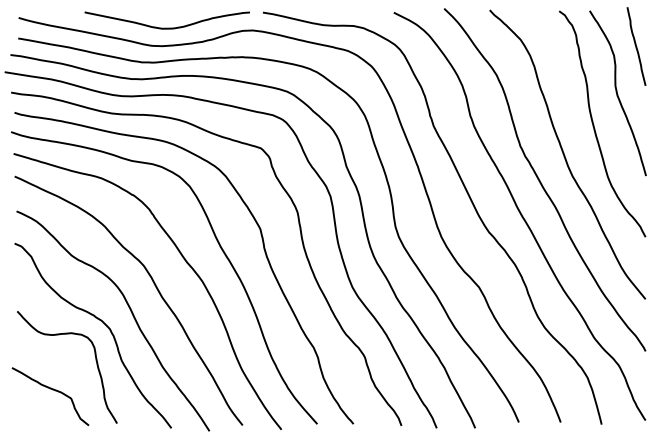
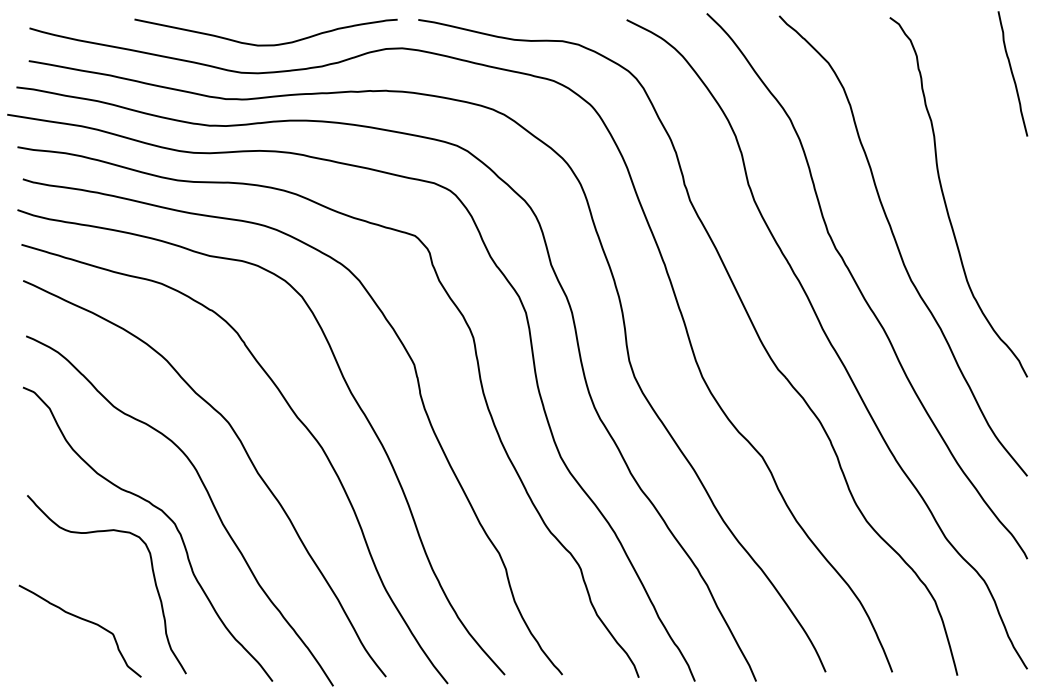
curve: (617, 93) -> (982, 148), removed

